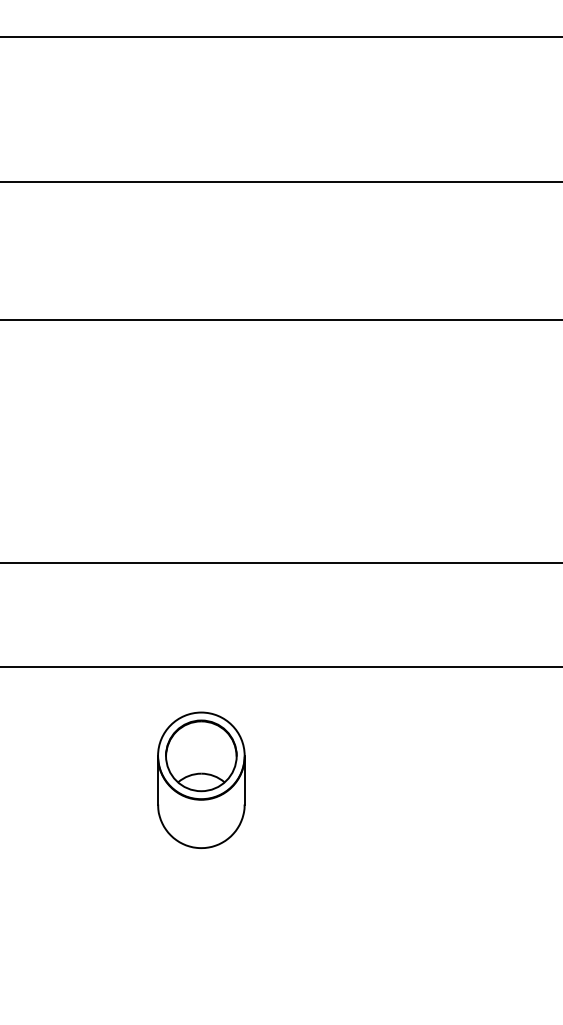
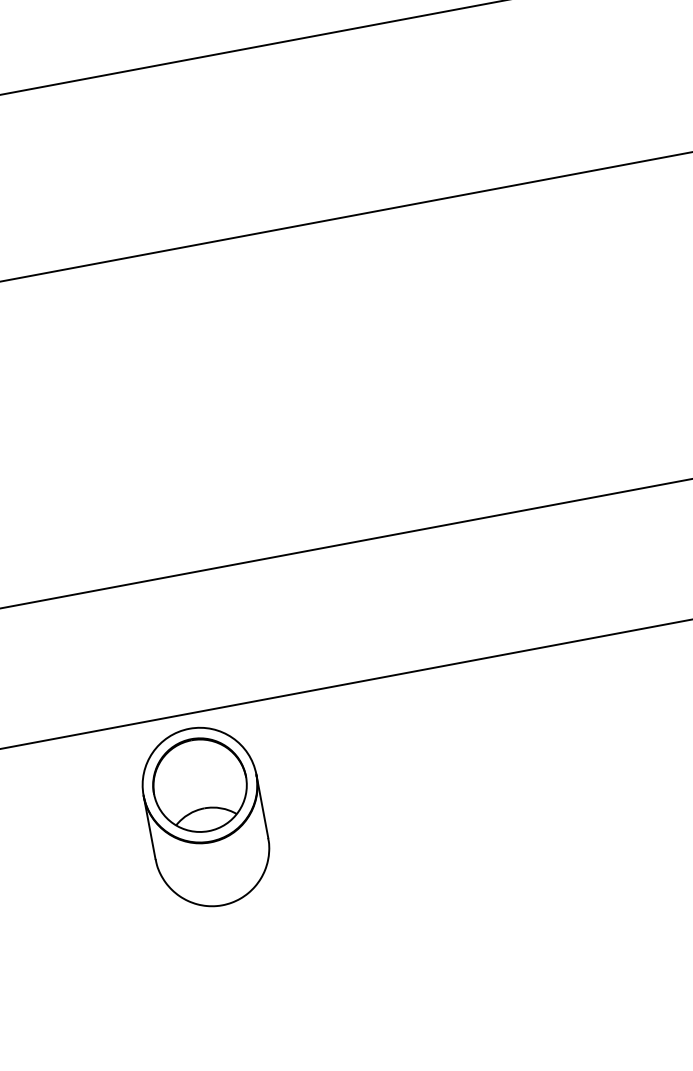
part: (201, 779) -> (205, 815), moved

